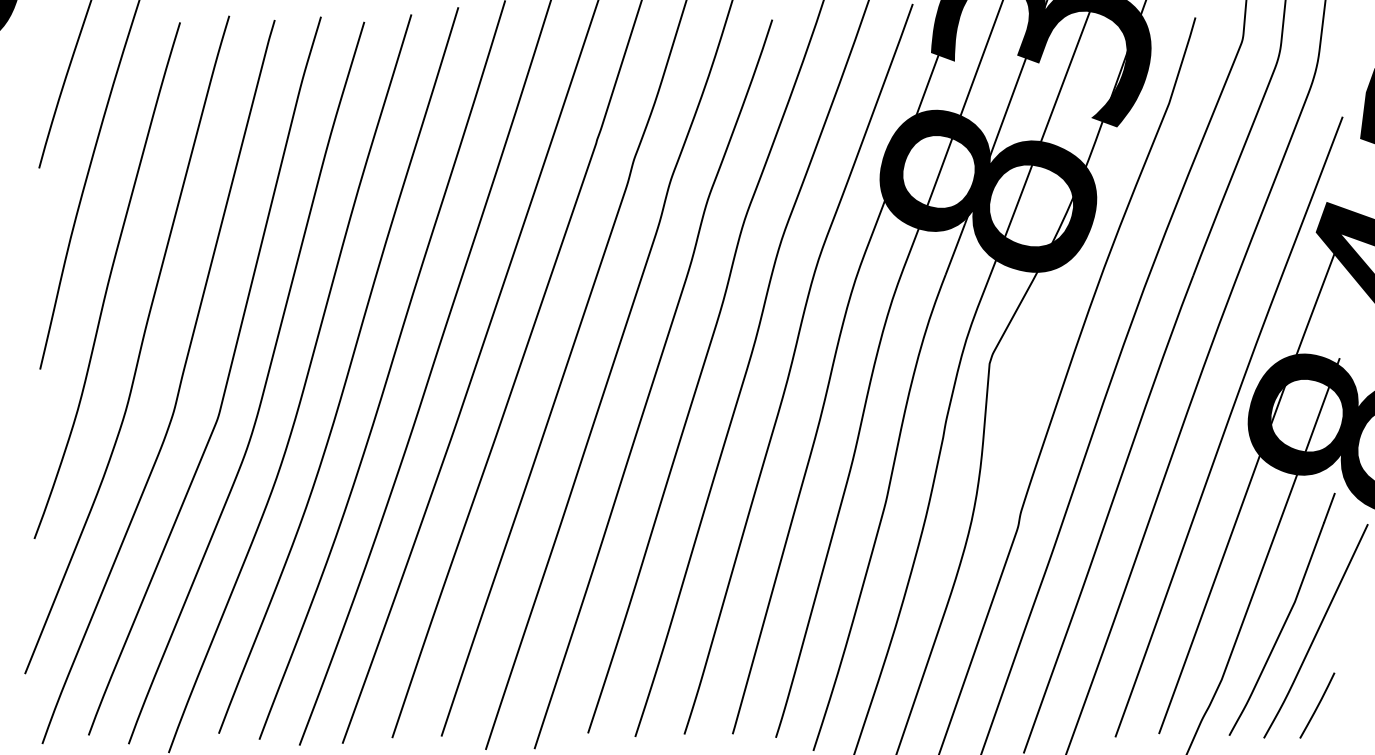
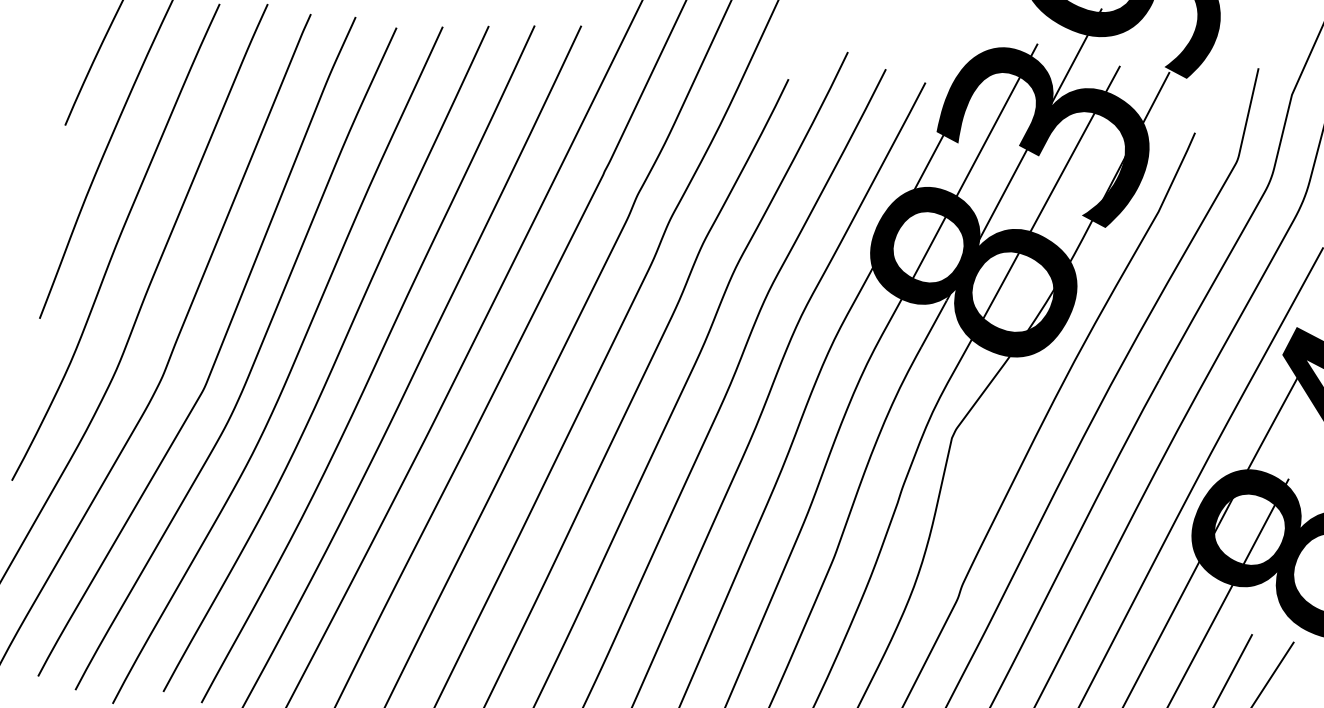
line: (1329, 507) -> (1259, 620), removed

